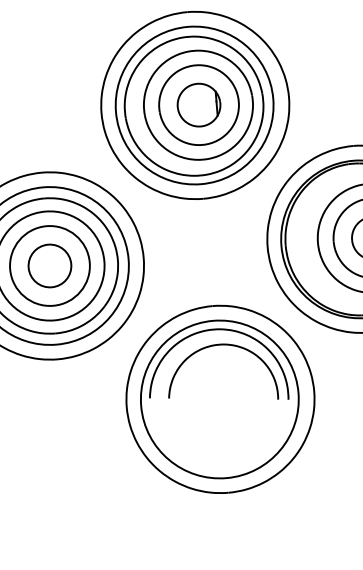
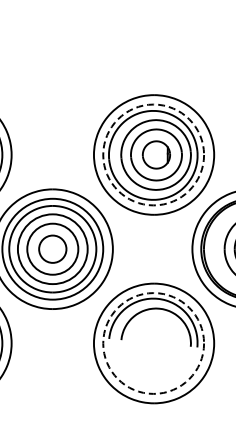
circle: (194, 104) -> (153, 154), solid -> dashed
circle: (219, 399) -> (153, 343), solid -> dashed

